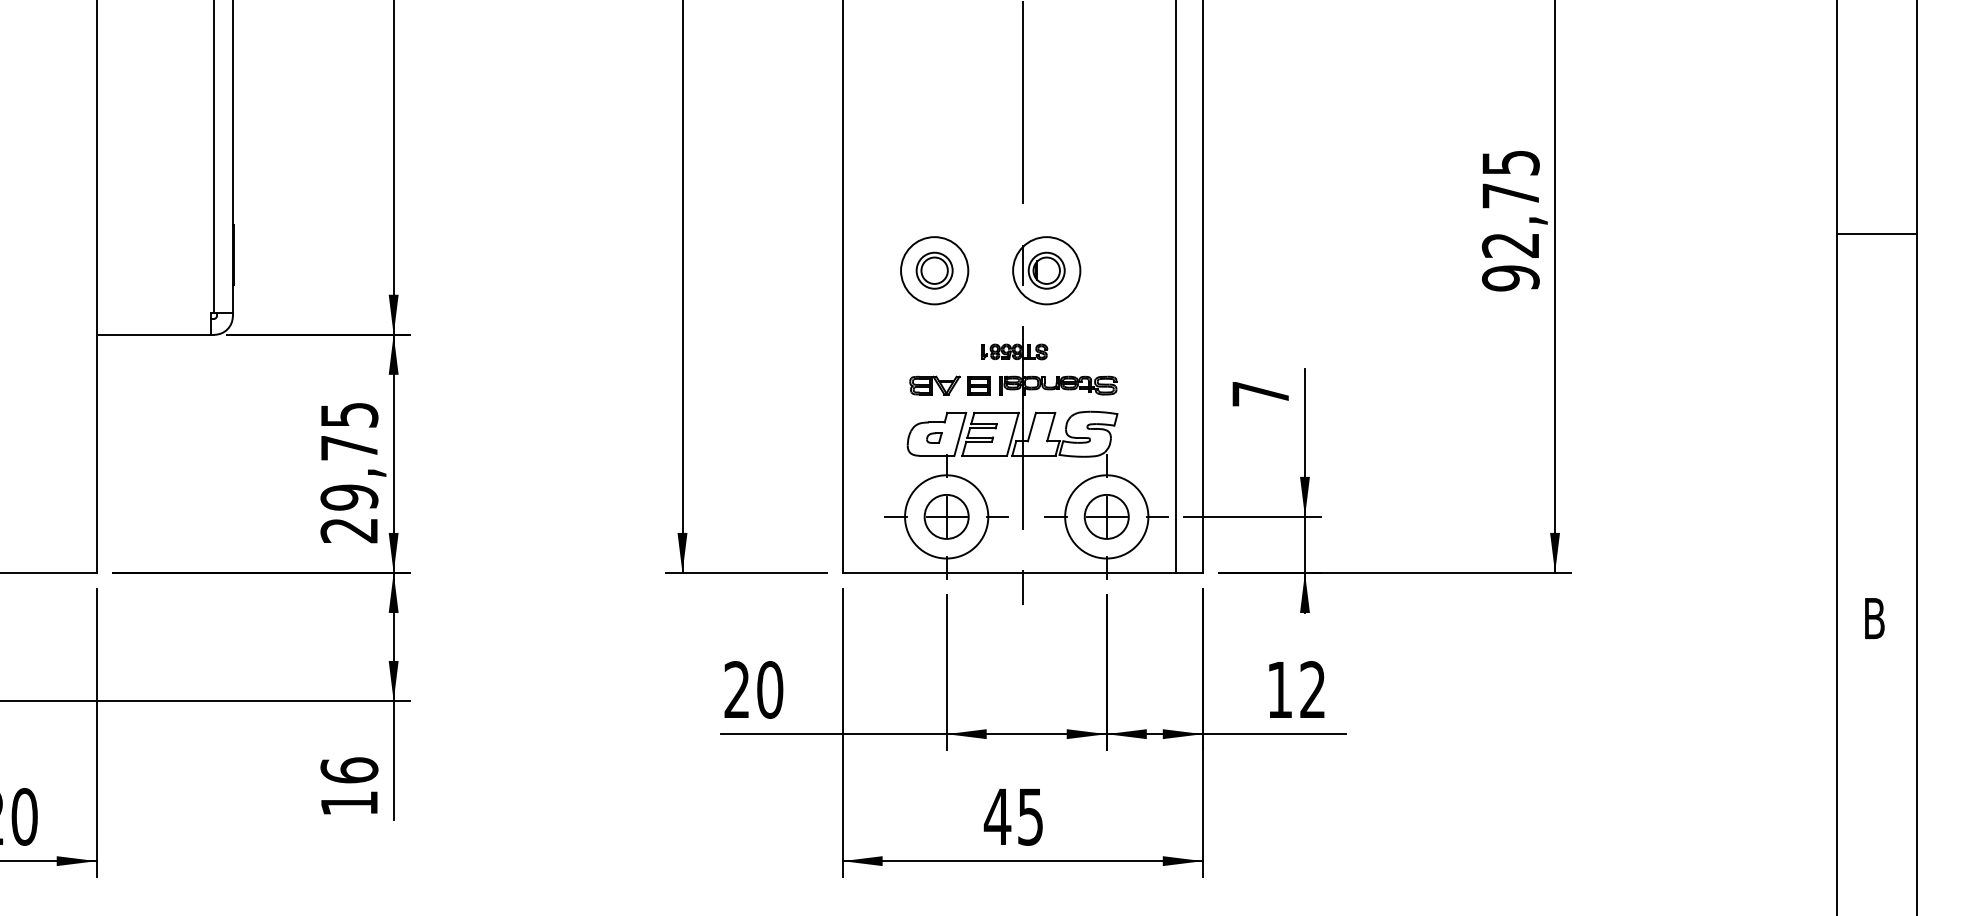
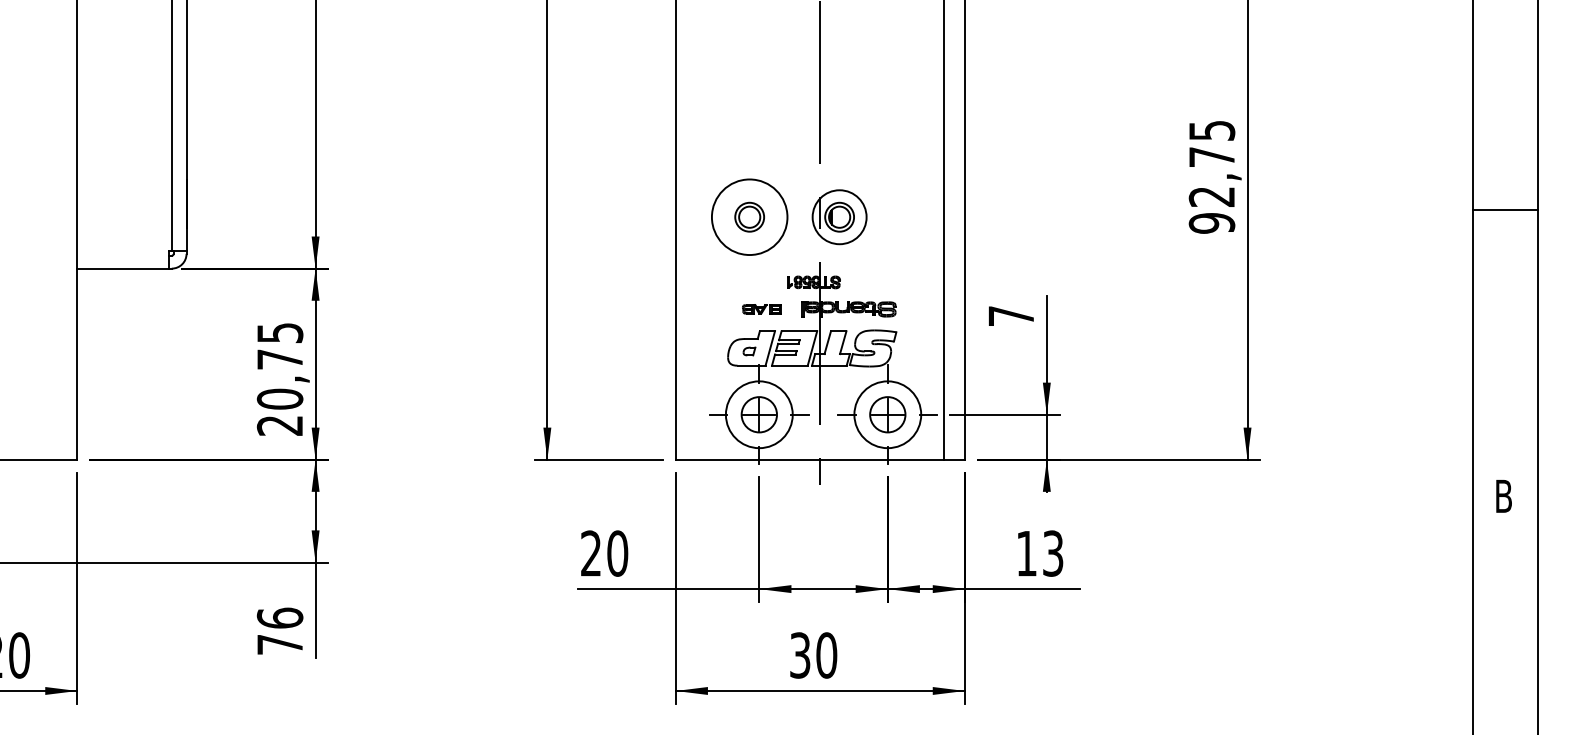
line: (1876, 233) -> (1505, 209), moved
circle: (934, 270) -> (749, 217), size x1.4
part: (949, 385) -> (761, 309), size x0.6
text: (349, 497) -> (280, 399), 29,75 -> 20,75
text: (1312, 689) -> (1052, 553), 12 -> 13
text: (349, 803) -> (280, 644), 16 -> 76
text: (1013, 816) -> (812, 655), 45 -> 30

